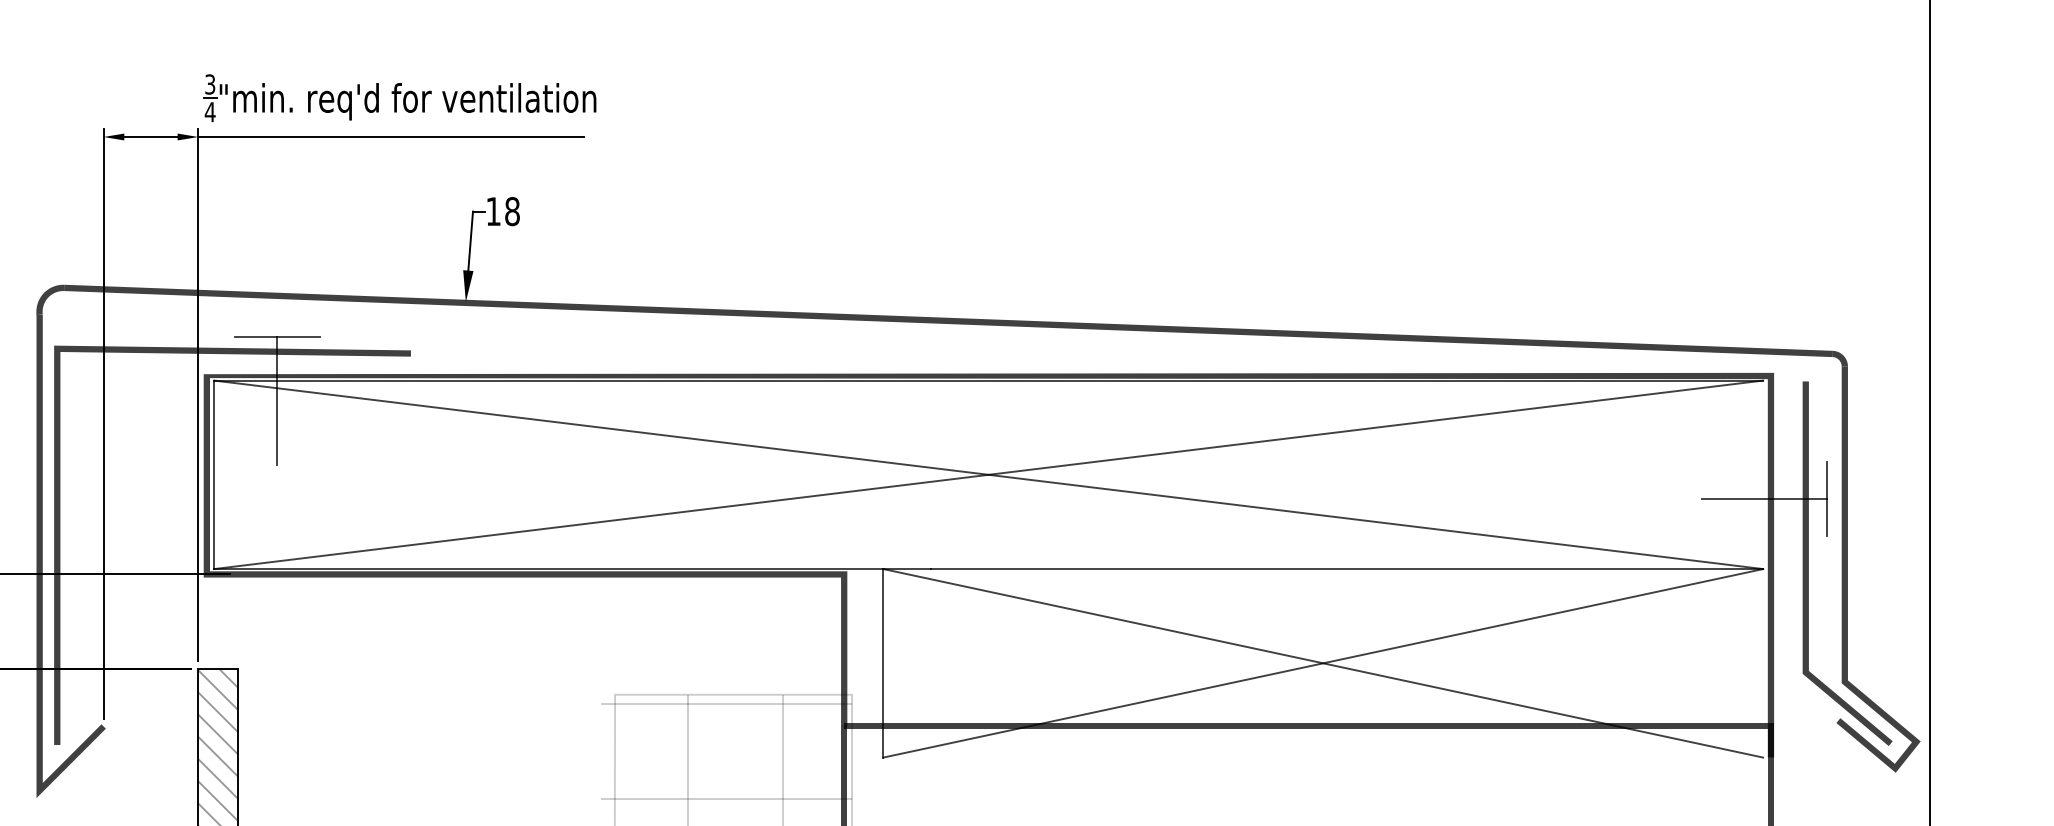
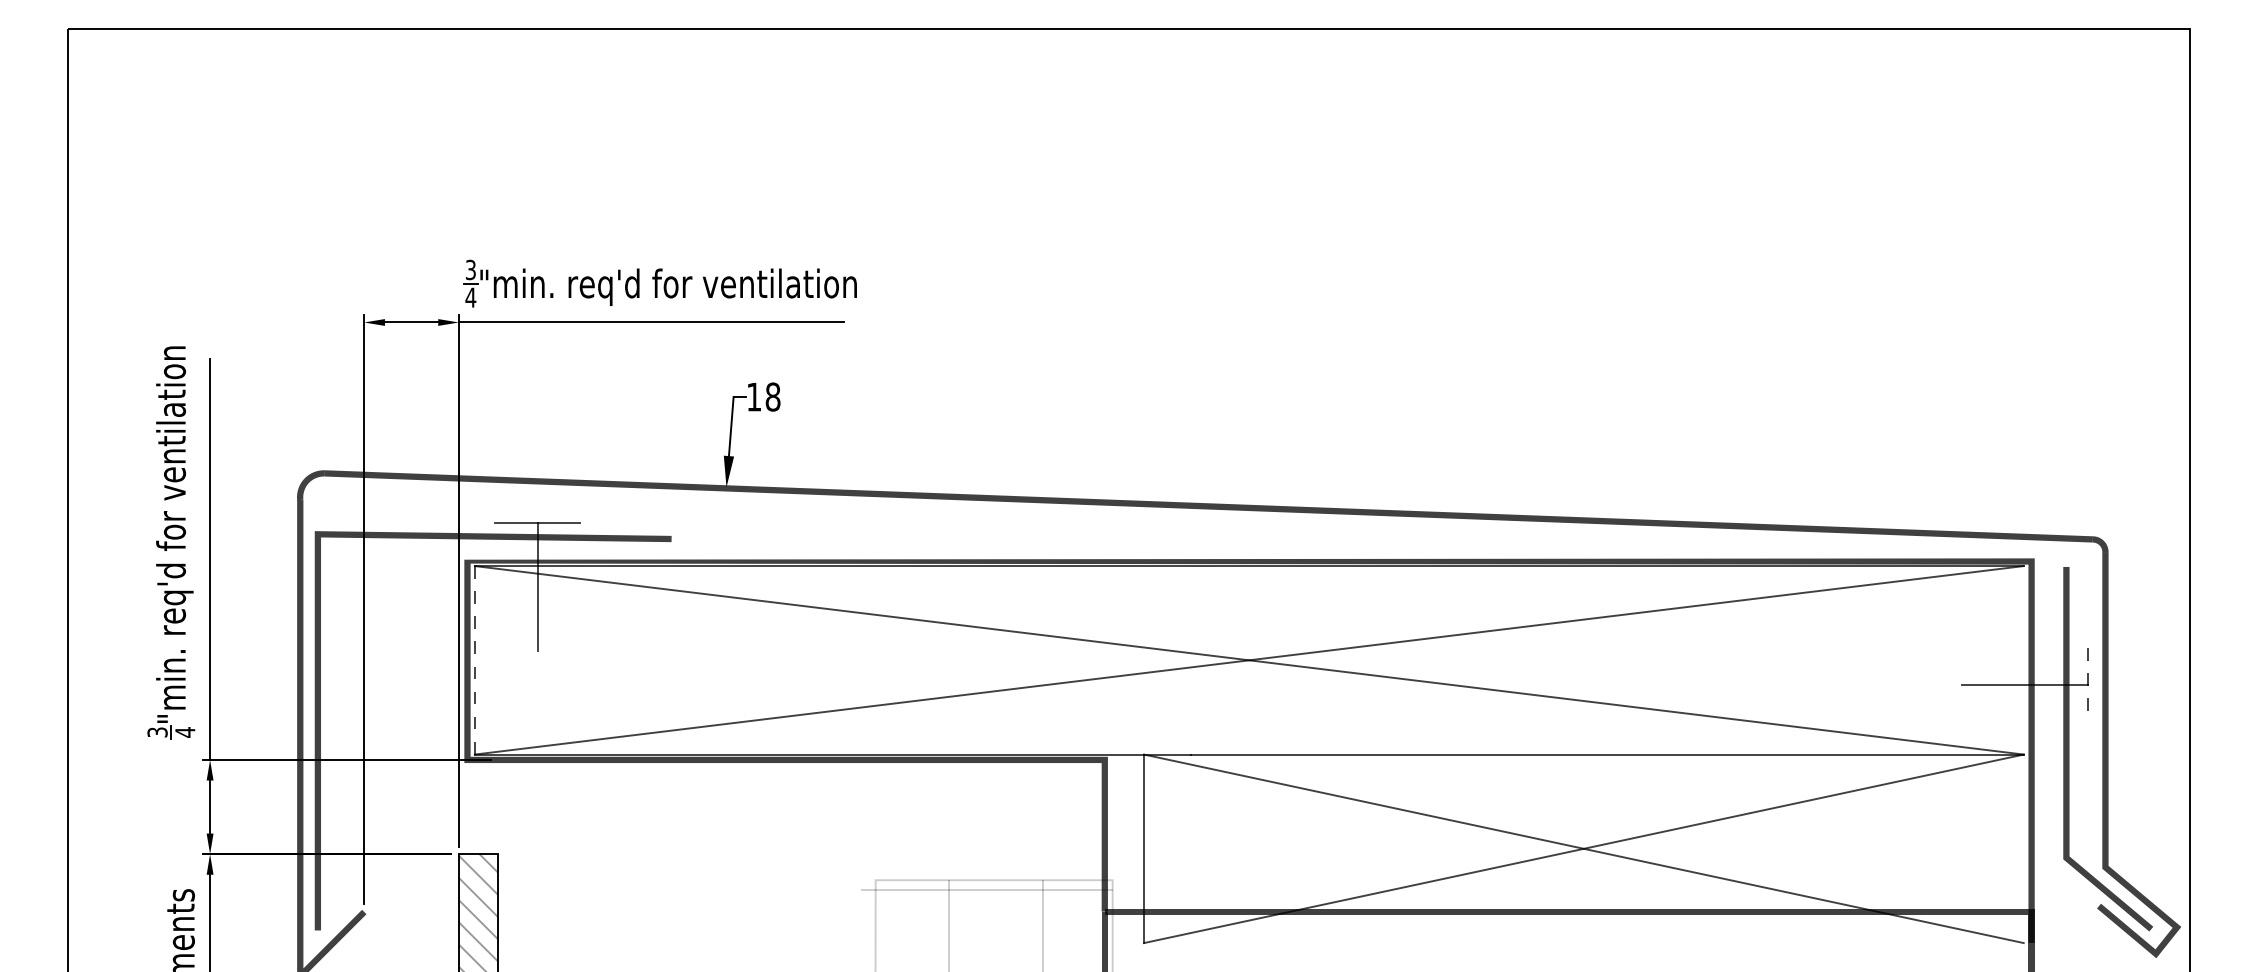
line: (213, 475) -> (474, 660), solid -> dashed
line: (1827, 499) -> (2088, 684), solid -> dashed

